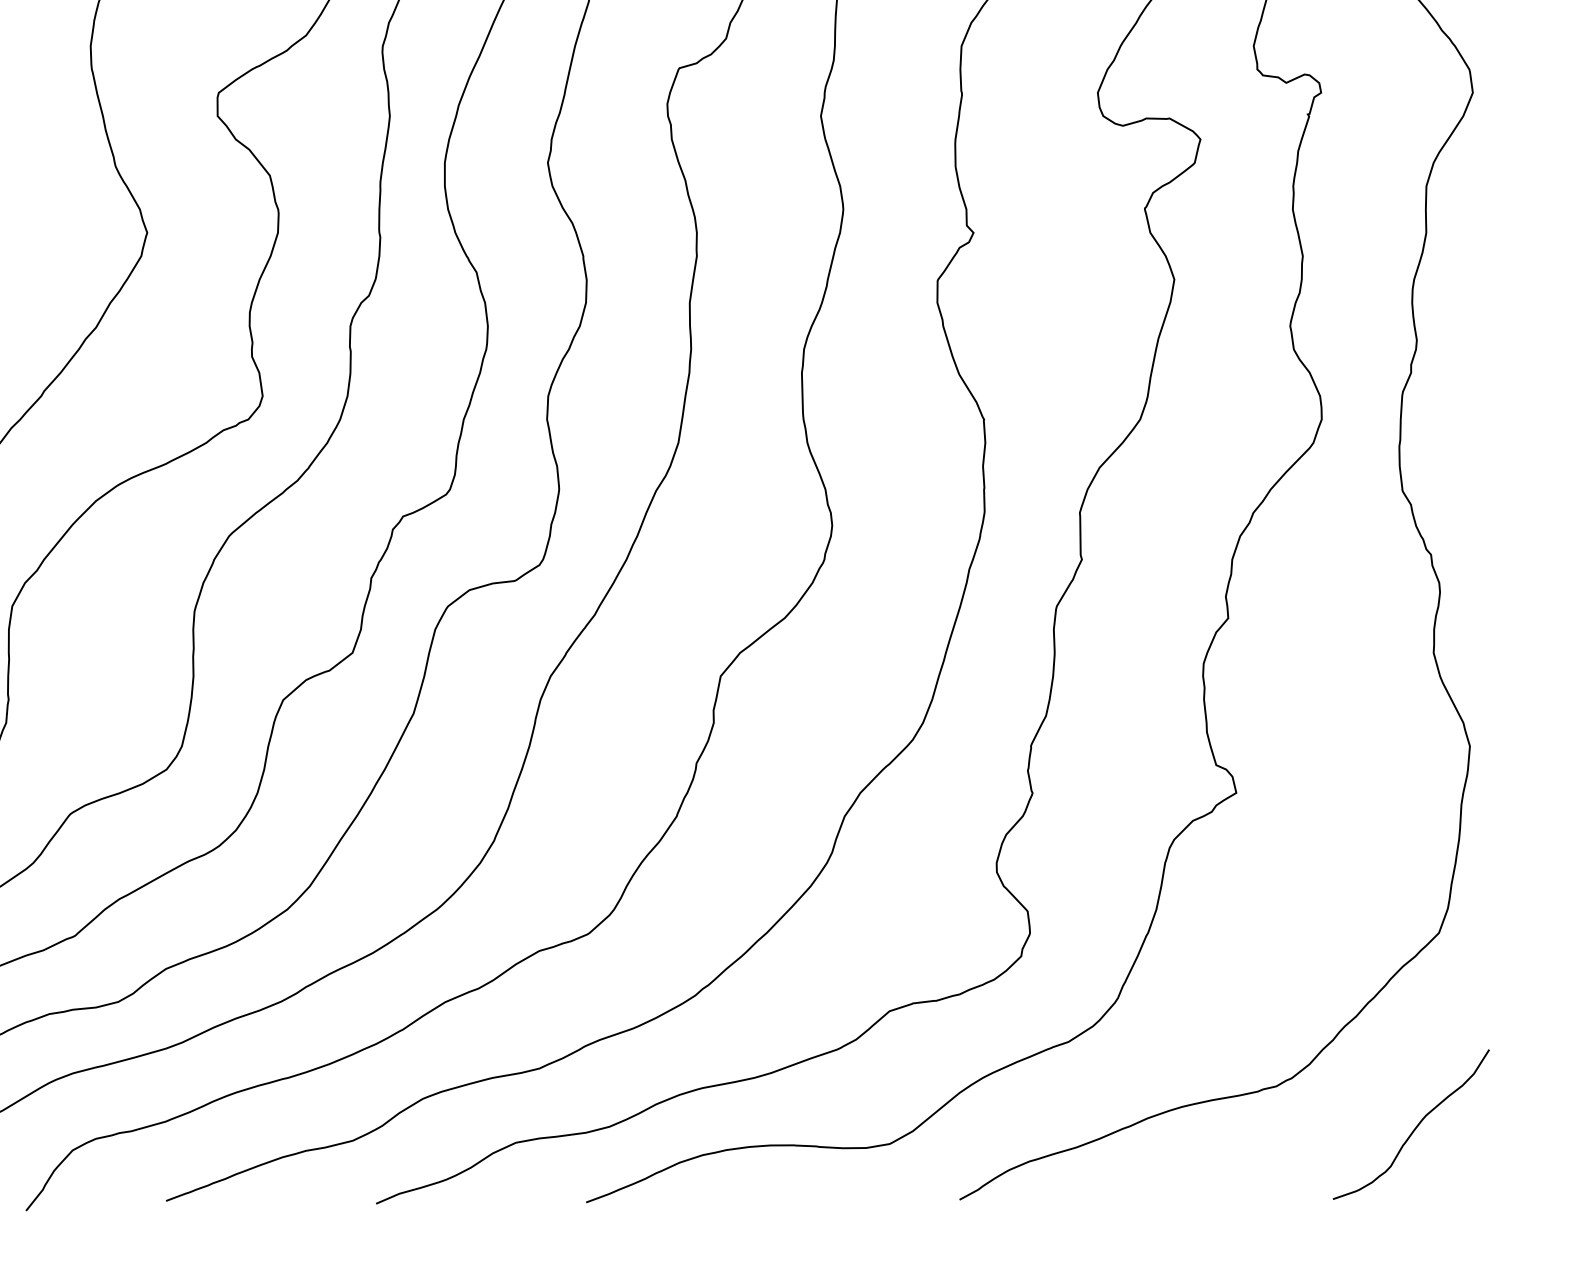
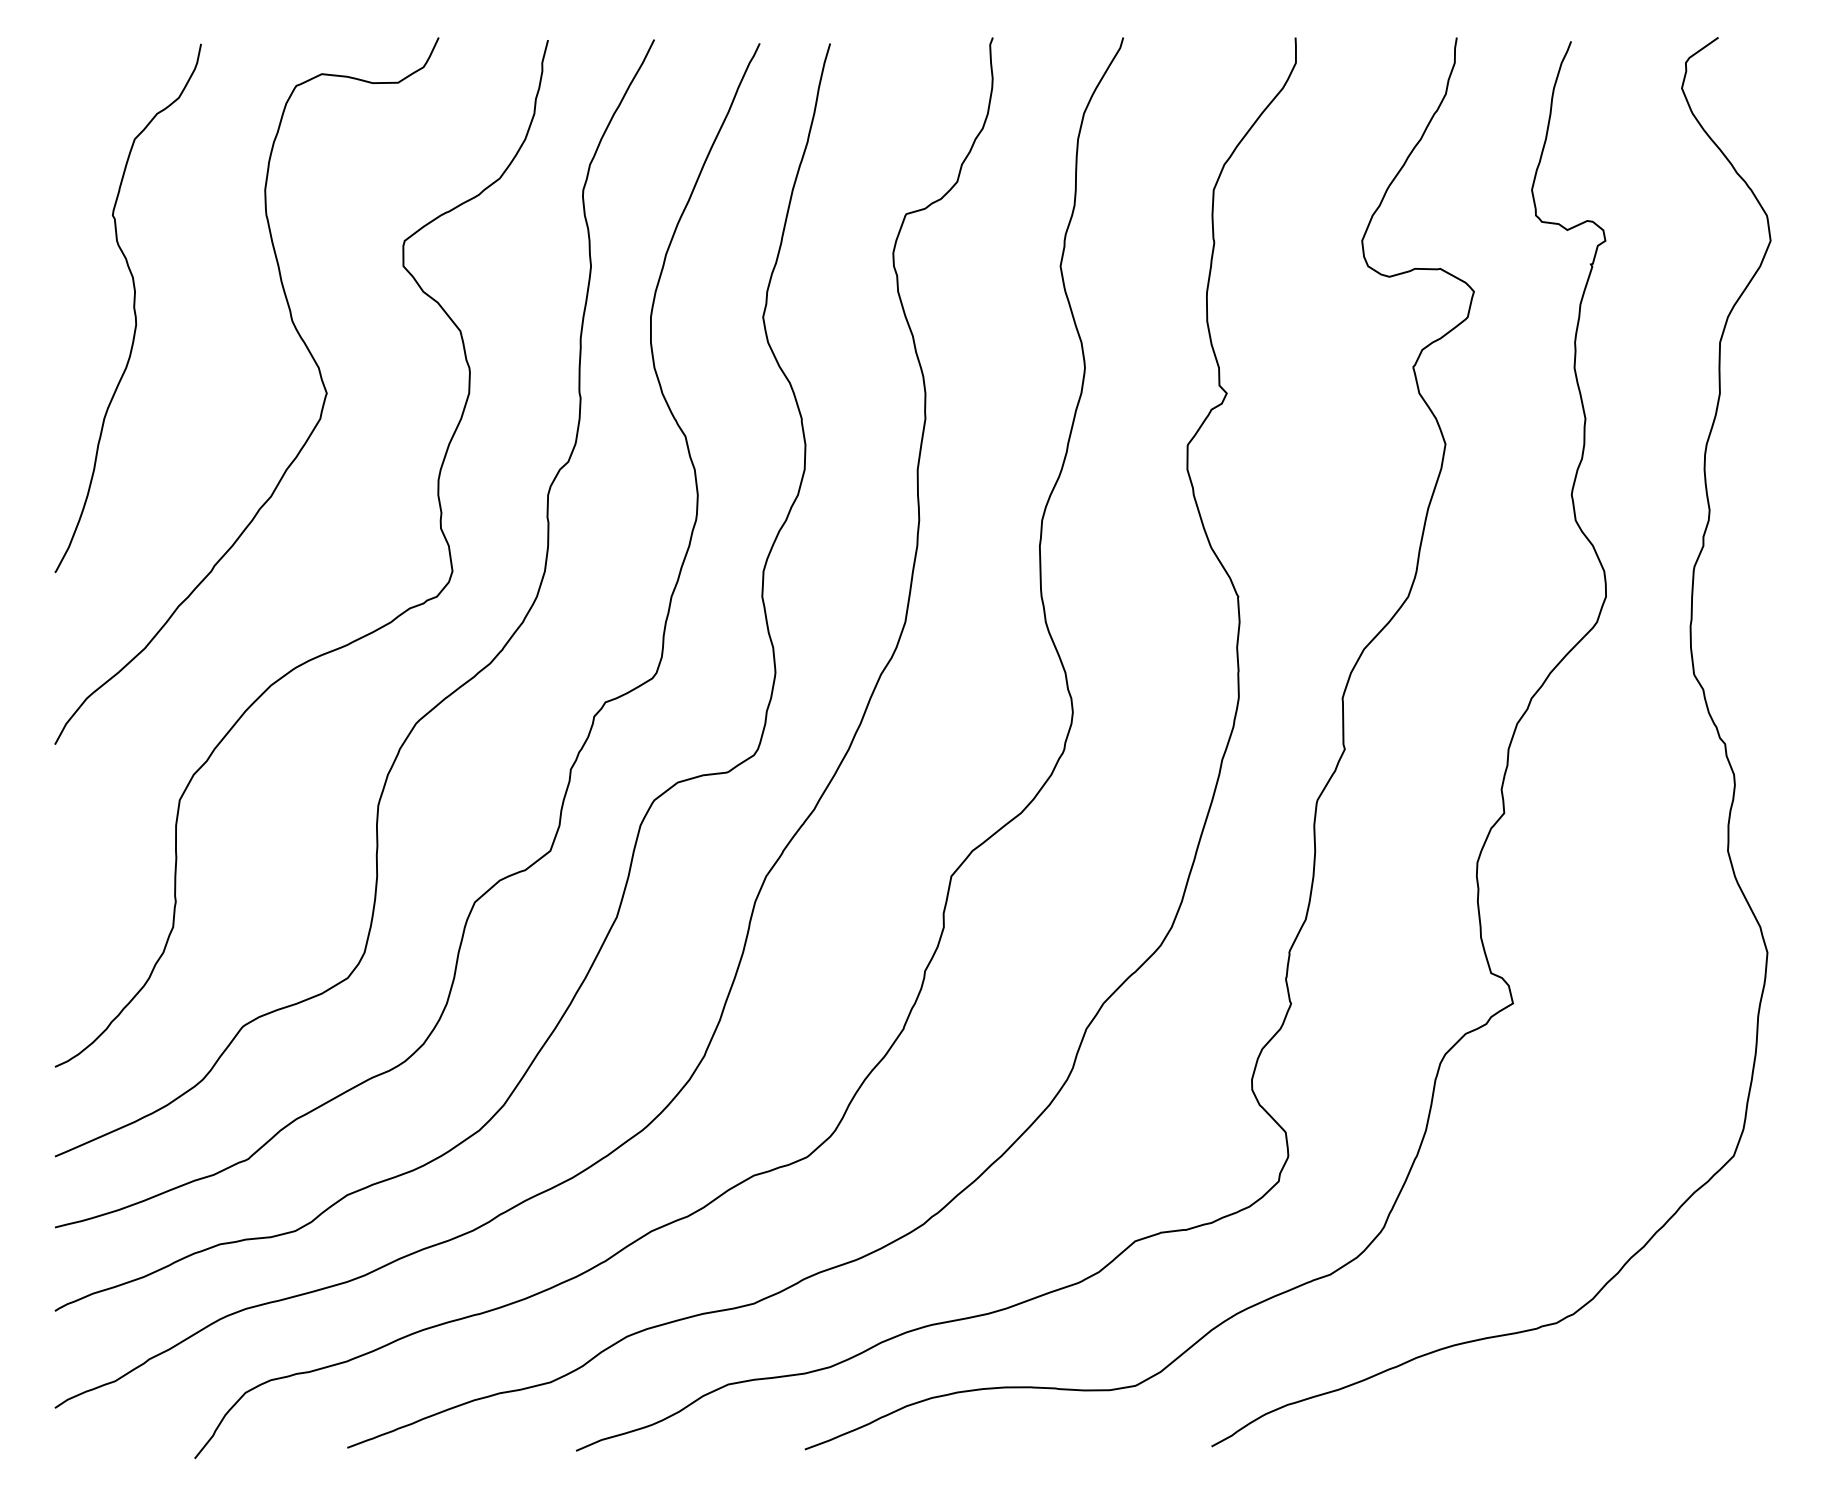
curve: (1414, 1128) -> (1707, 1368), removed

